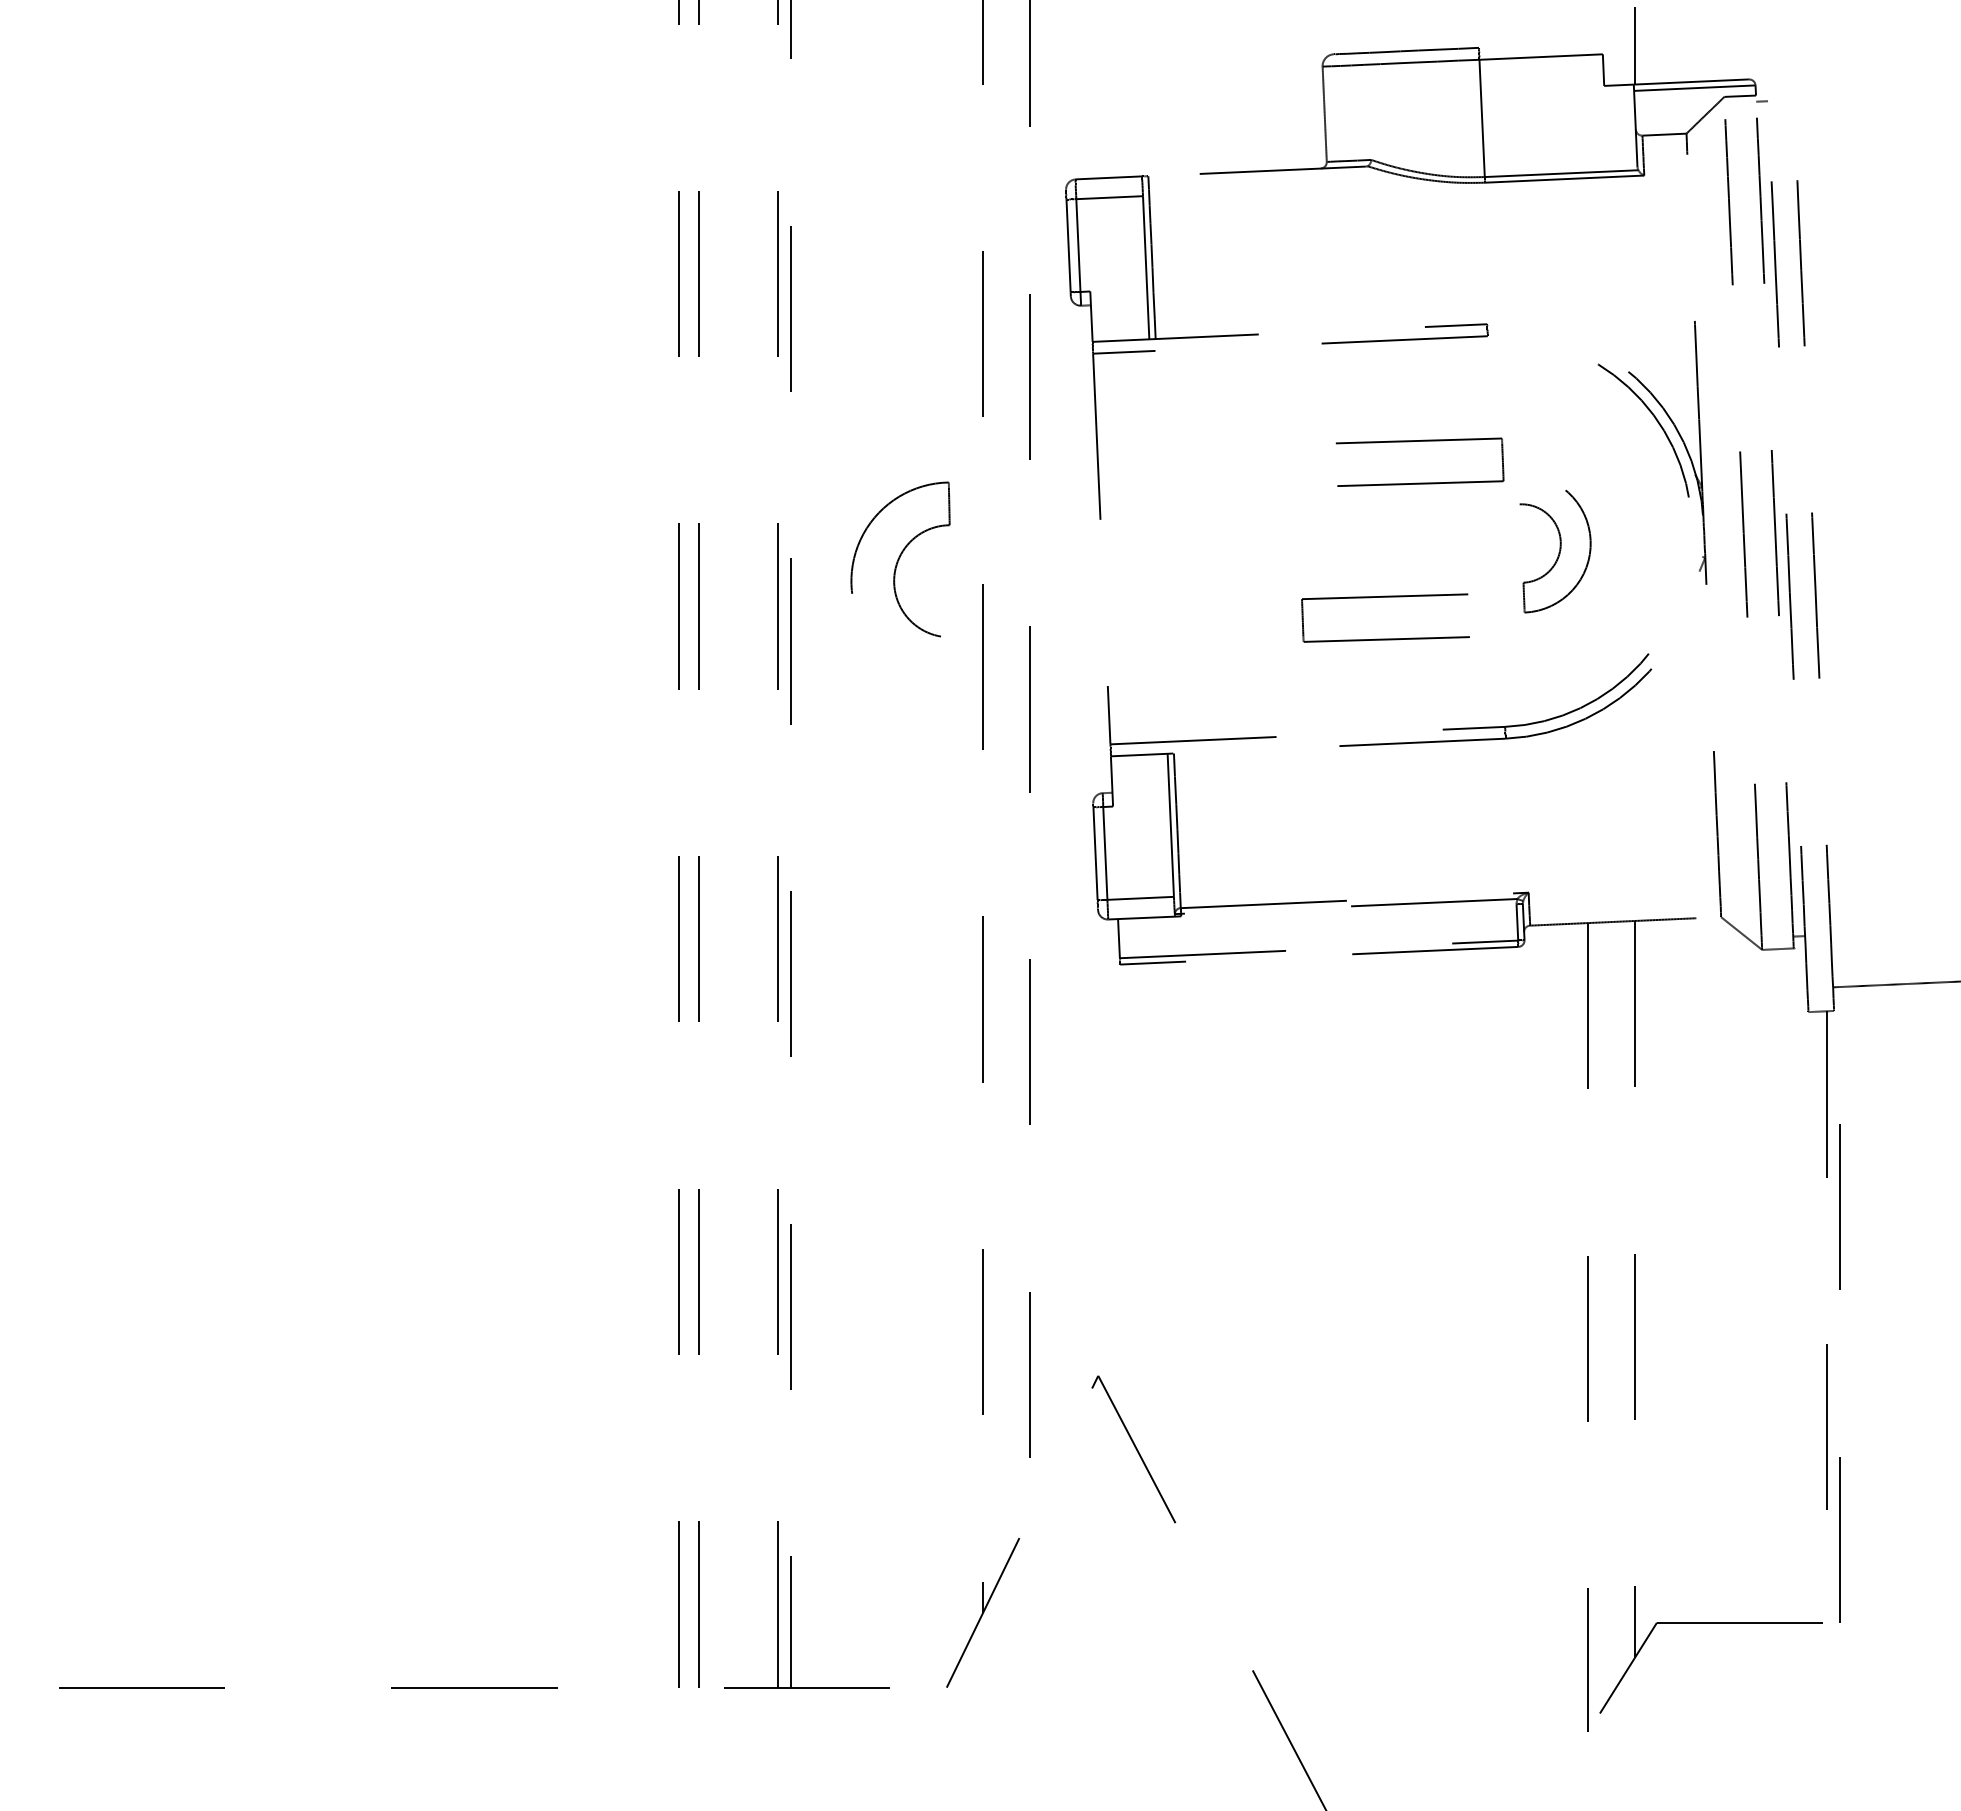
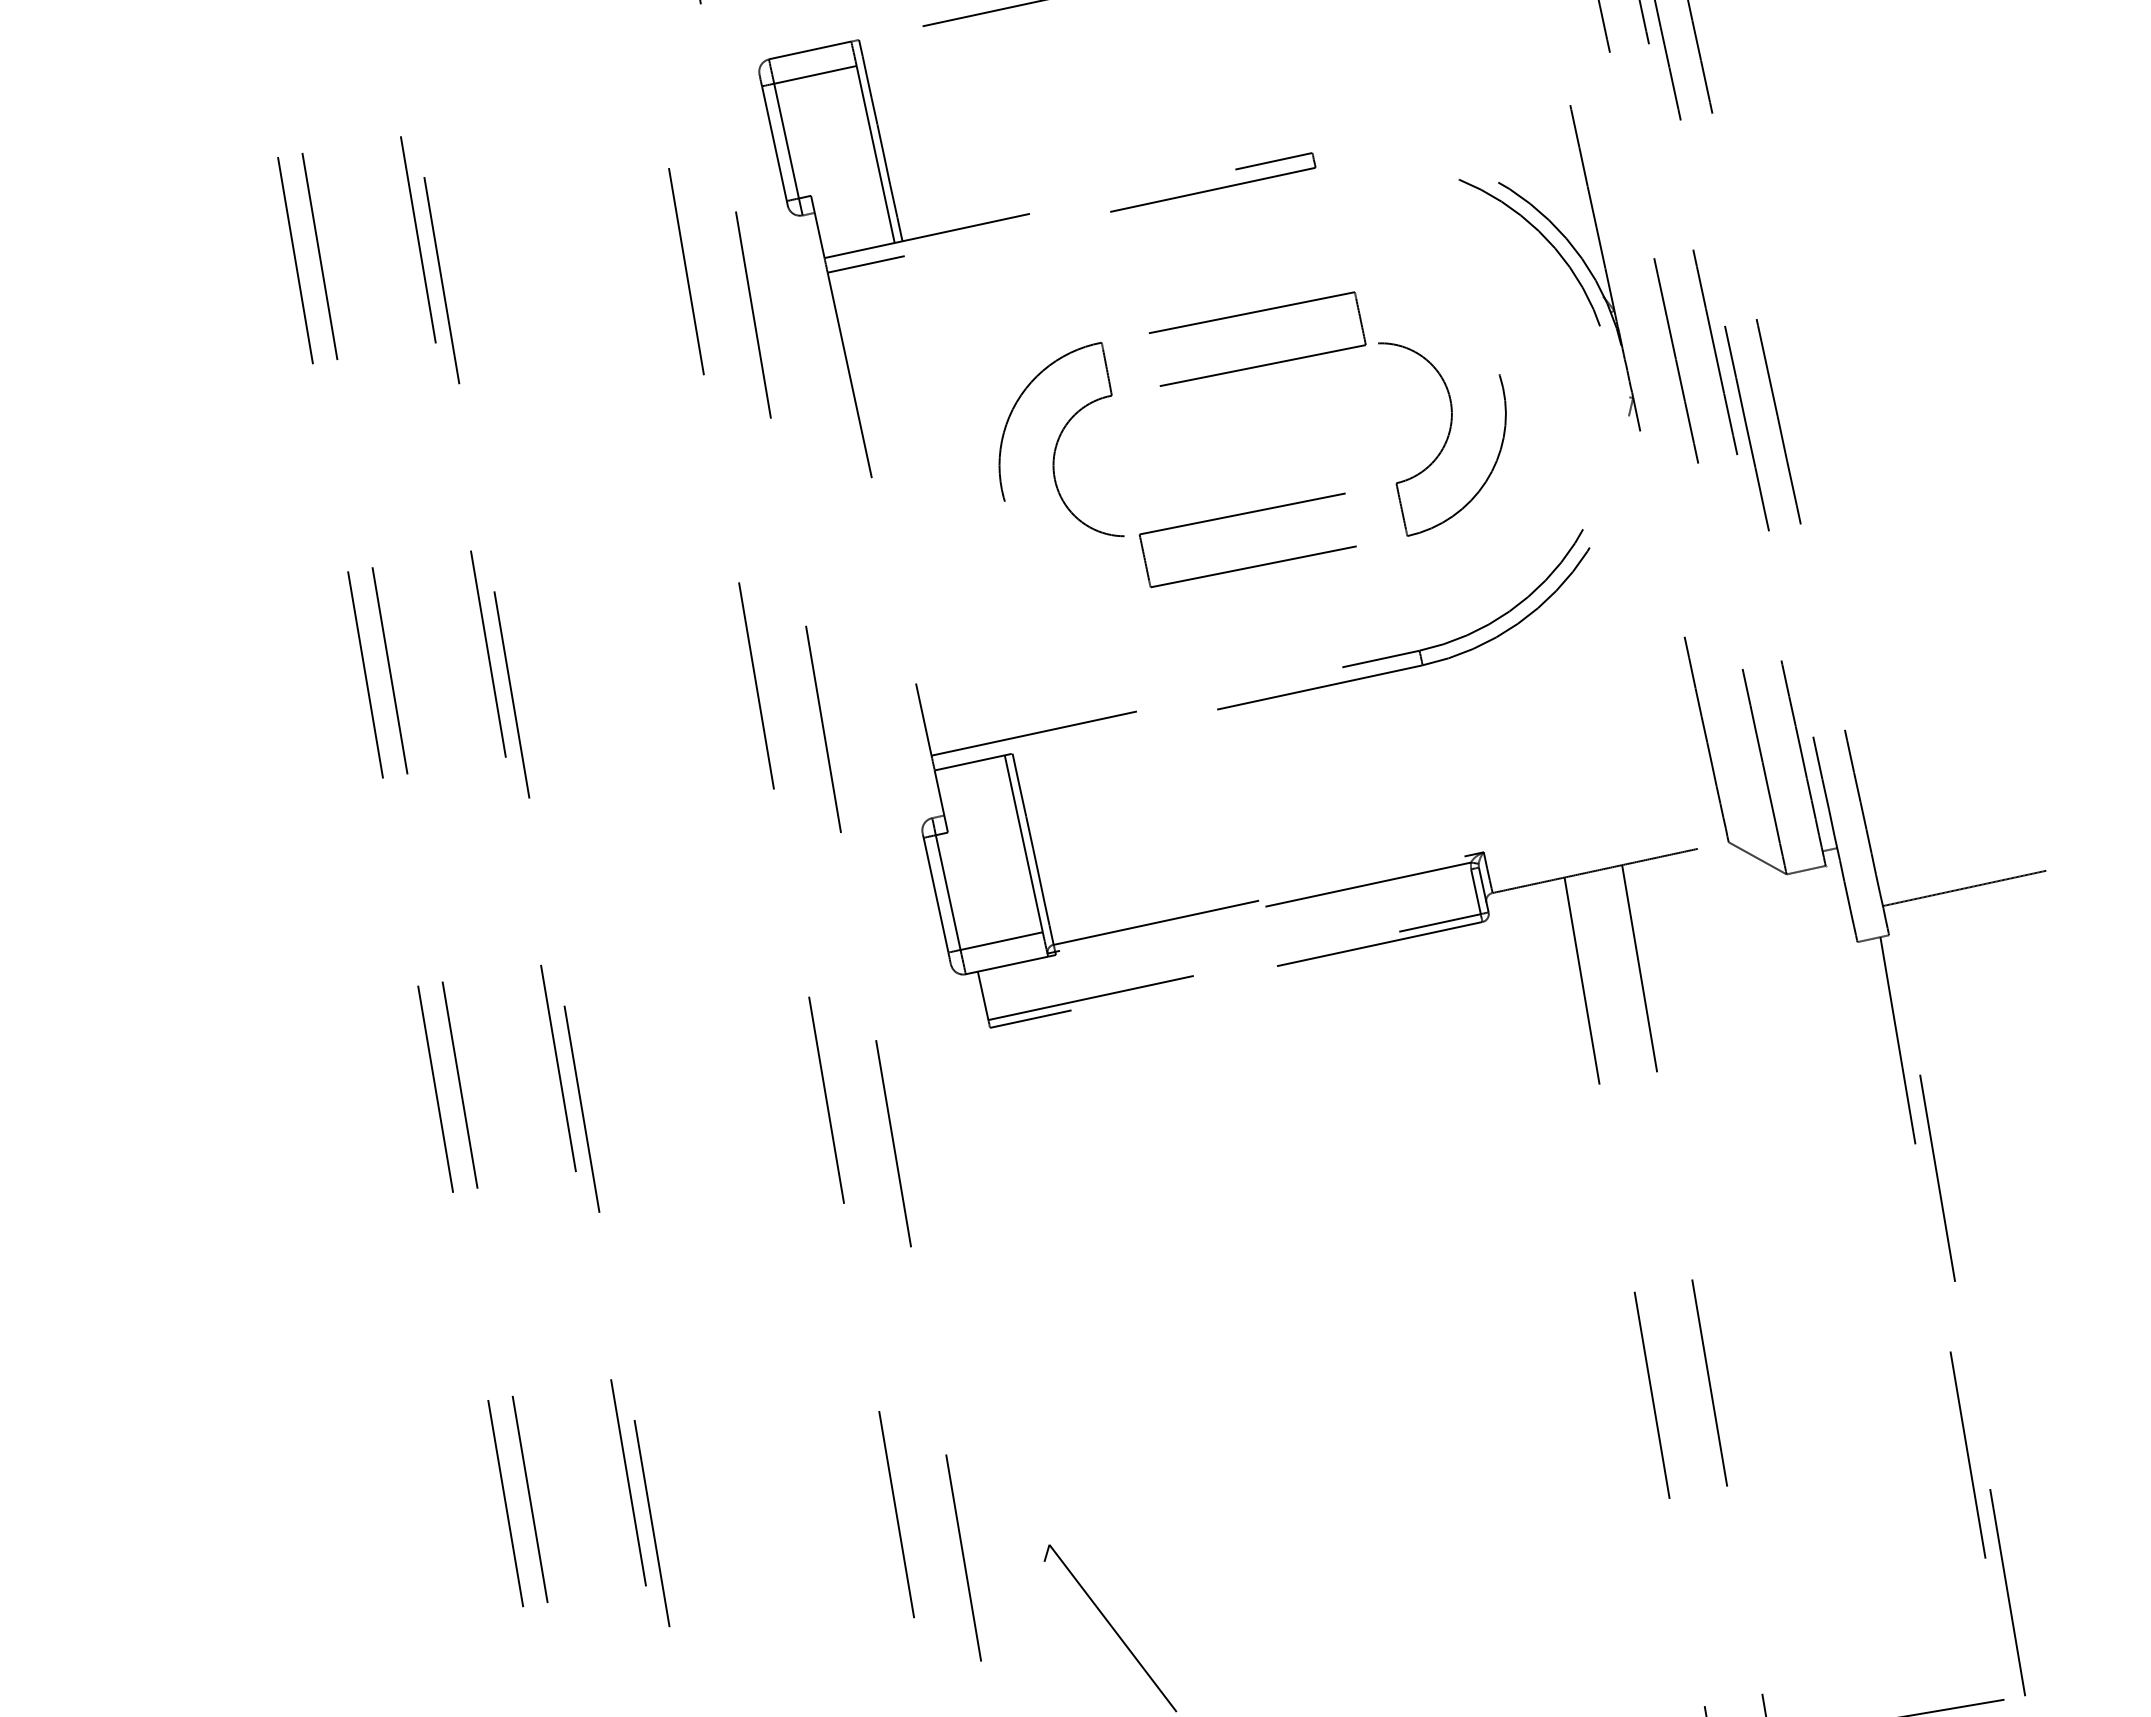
part: (1556, 558) -> (1448, 430), size x1.43
part: (900, 559) -> (1057, 448), moved

